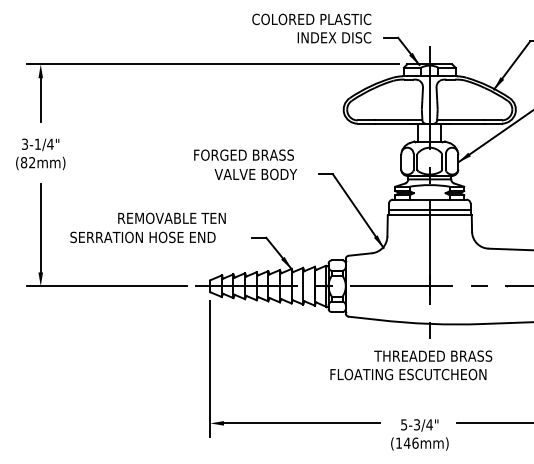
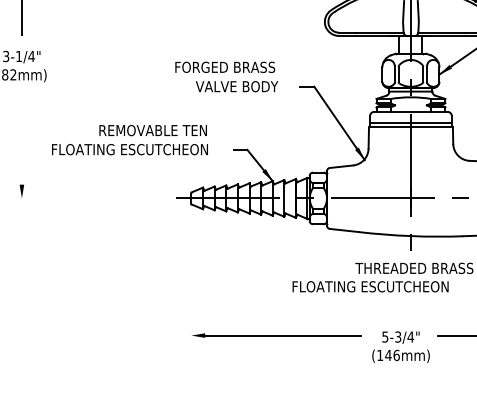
line: (40, 227) -> (21, 139), removed
text: (148, 237) -> (129, 149), SERRATION HOSE END -> FLOATING ESCUTCHEON
line: (106, 286) -> (87, 198), removed
line: (210, 368) -> (191, 280), removed
text: (408, 374) -> (370, 286), moved

